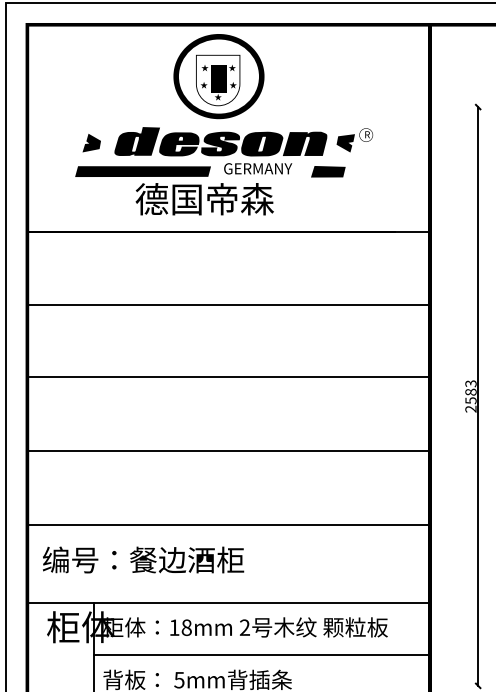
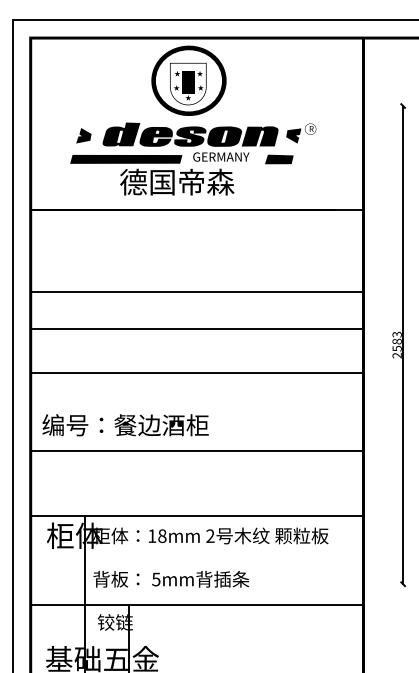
line: (228, 304) -> (196, 292), moved
line: (228, 451) -> (196, 373), moved
text: (143, 560) -> (125, 425), moved
line: (261, 654) -> (224, 558), removed

